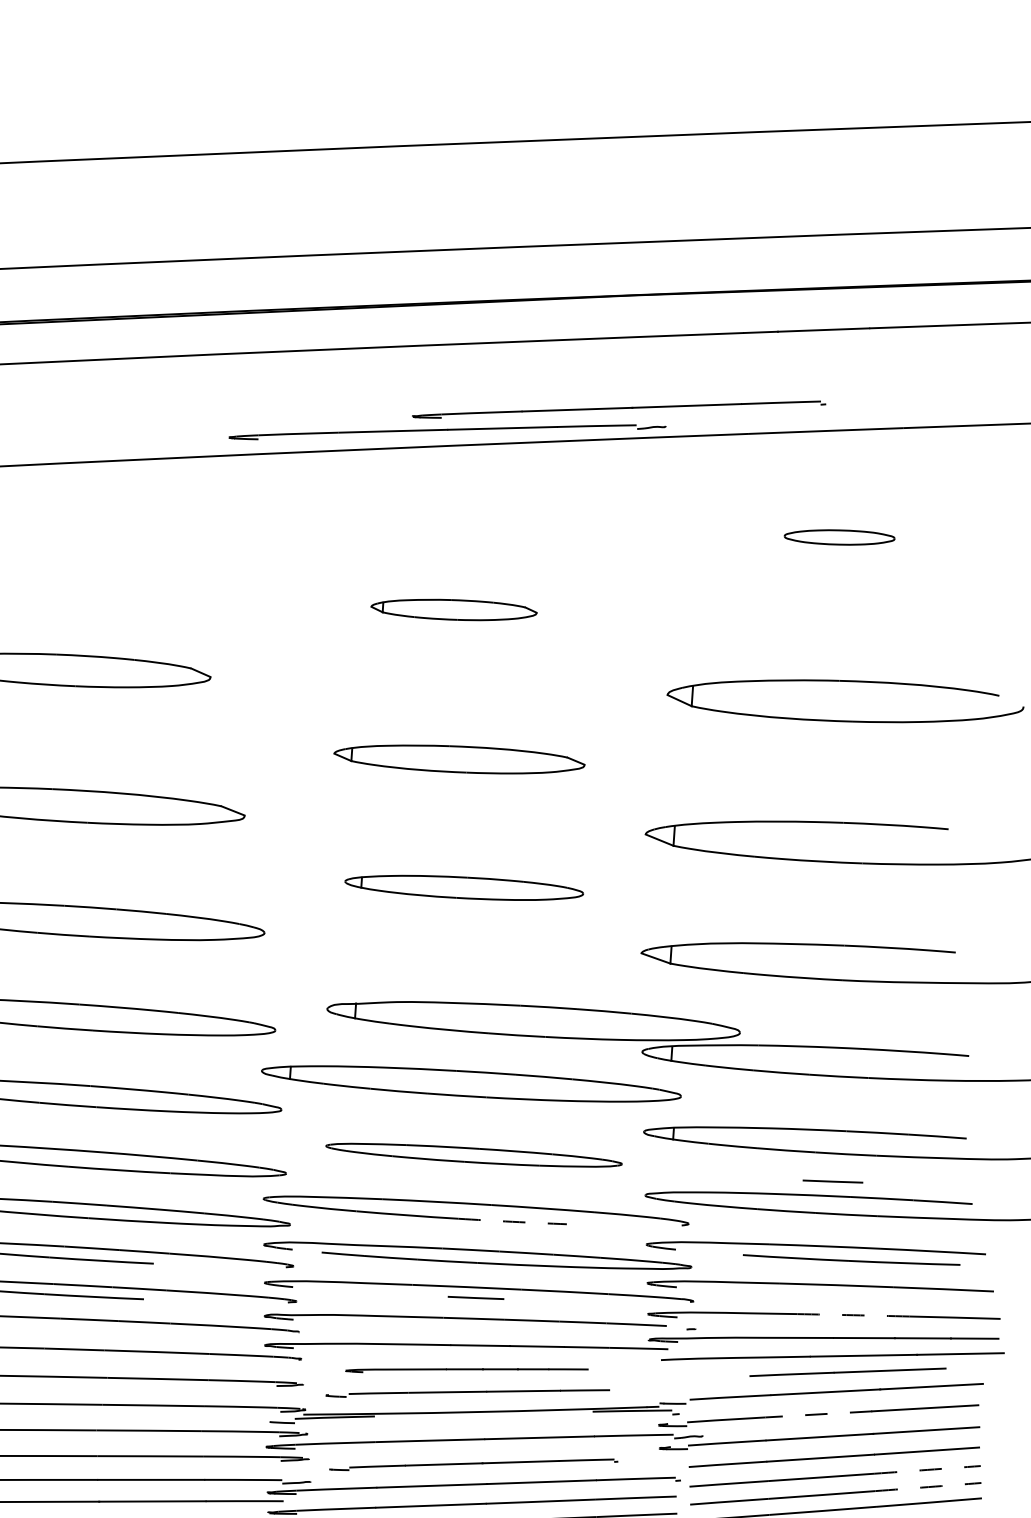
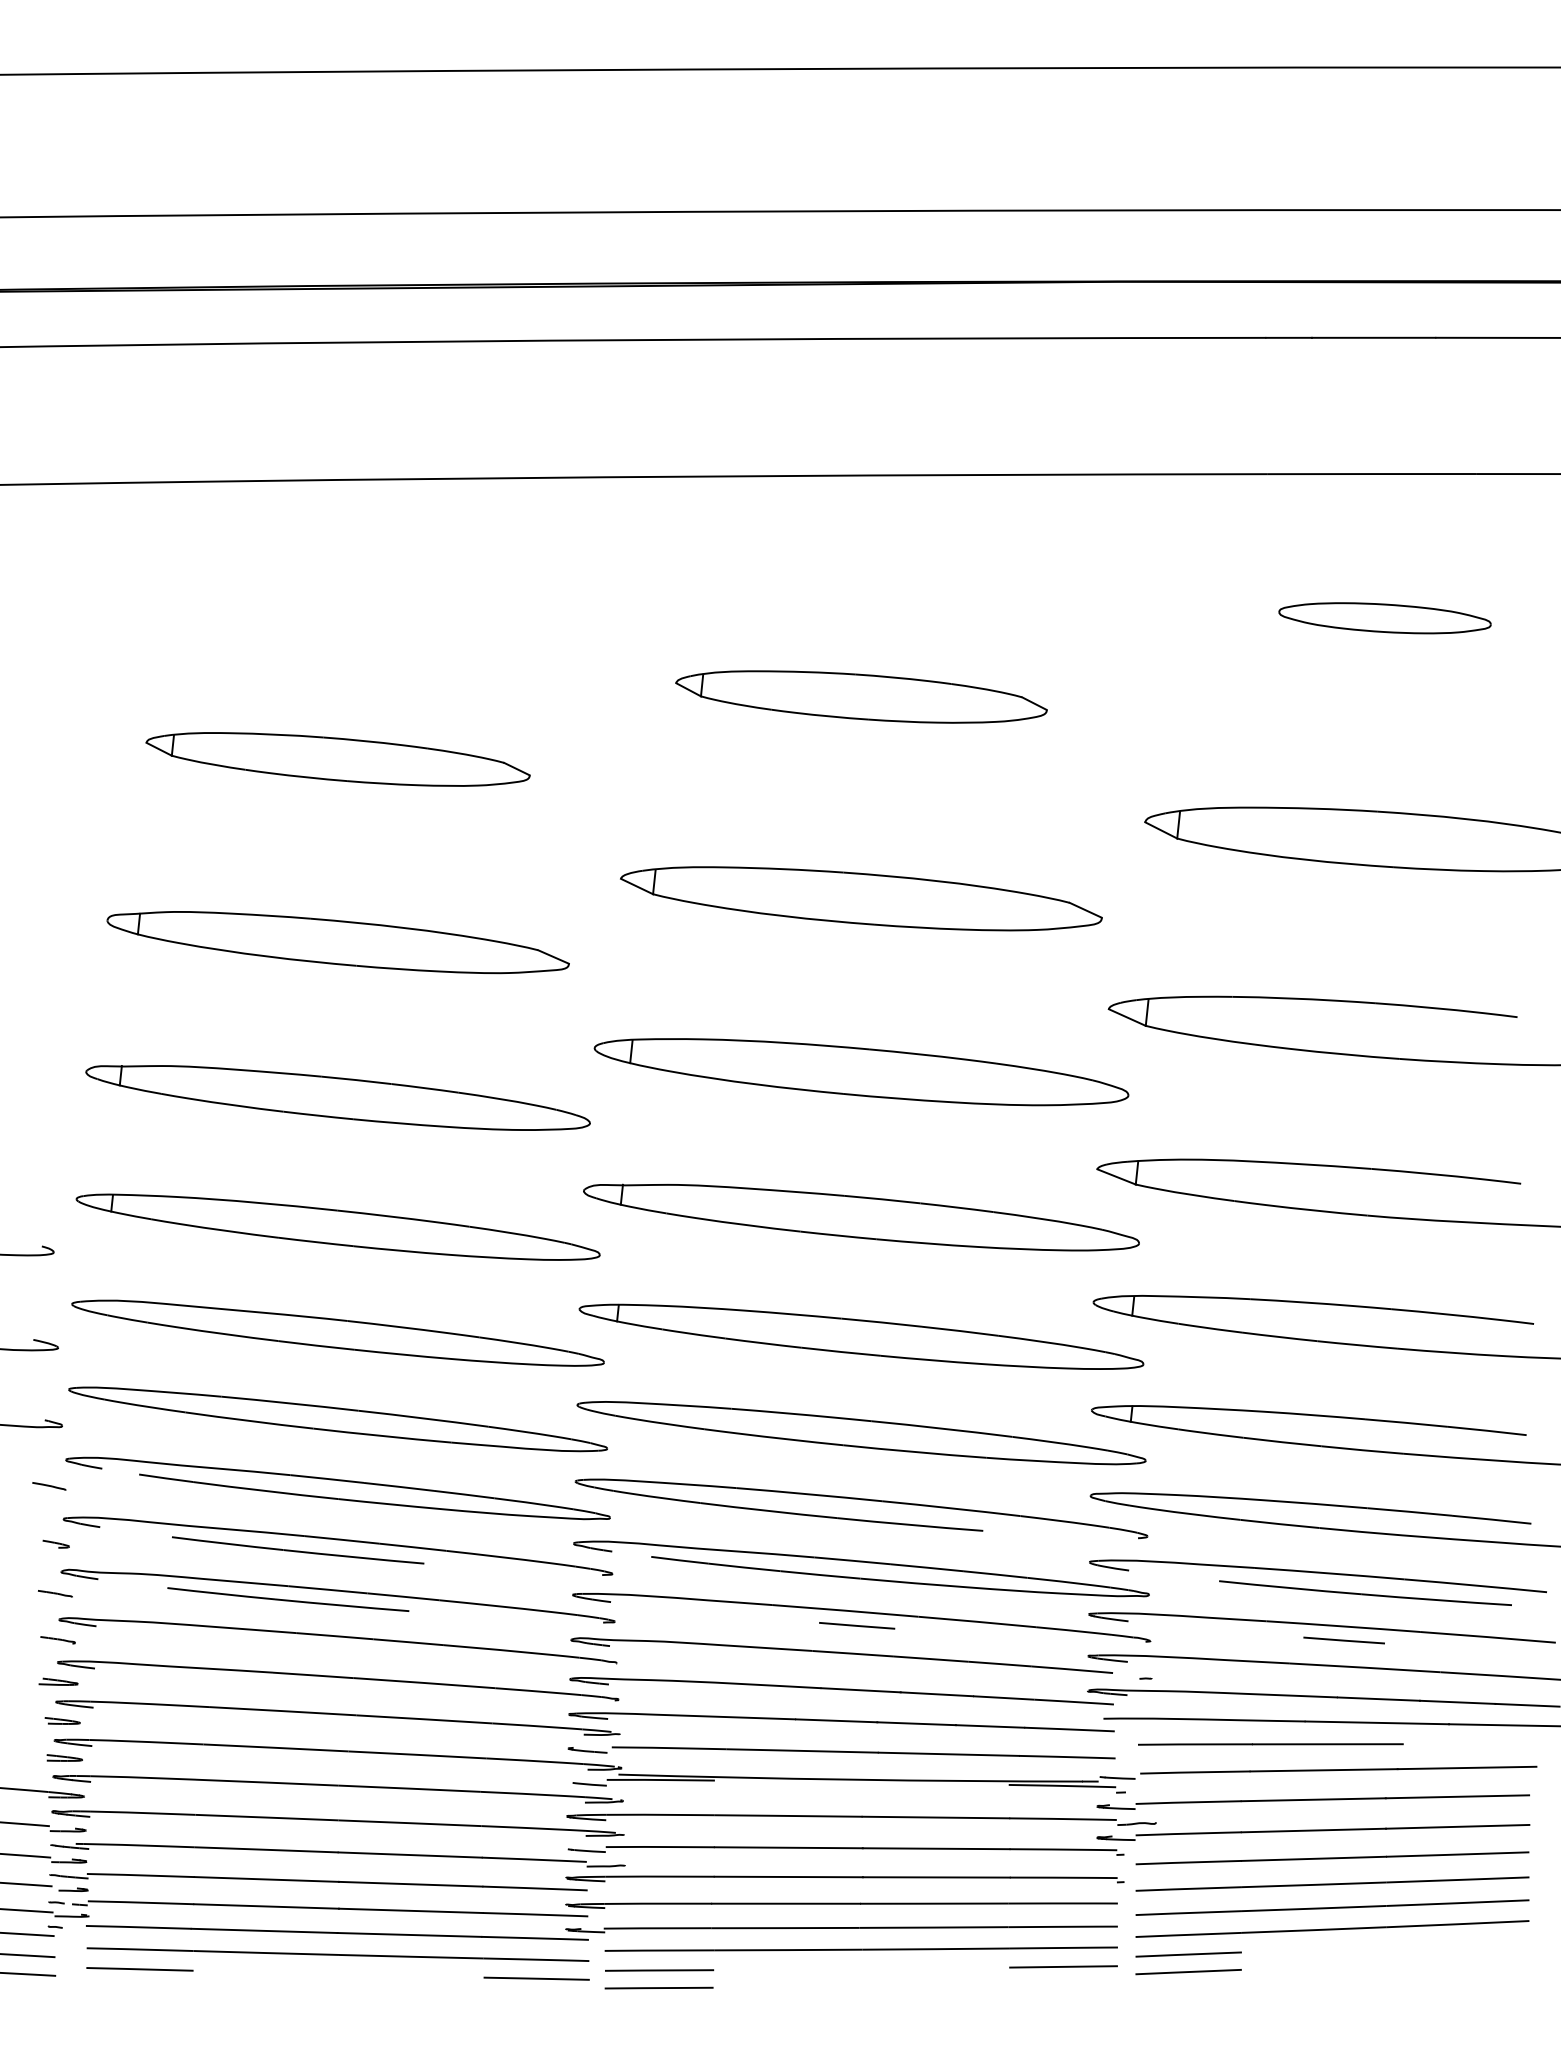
part: (618, 410) -> (1093, 435), removed
part: (447, 431) -> (861, 456), removed
part: (839, 537) -> (1384, 618), size x1.43
part: (454, 609) -> (861, 696), size x1.67
part: (459, 759) -> (861, 898), size x1.43
part: (464, 888) -> (861, 1072), size x1.67
part: (533, 1021) -> (861, 1217), moved
part: (474, 1155) -> (861, 1433), size x1.43
line: (832, 1181) -> (1343, 1640), moved
arc: (512, 1221) -> (910, 1524), dashed -> solid
arc: (853, 1315) -> (1365, 1667), dashed -> solid
part: (467, 1370) -> (841, 1722), size x1.67
line: (847, 1372) -> (1270, 1744), moved
part: (467, 1392) -> (841, 1752), size x1.43
line: (818, 1414) -> (1313, 1799), dashed -> solid
part: (473, 1464) -> (845, 1850), size x1.43
arc: (927, 1469) -> (1457, 1879), dashed -> solid
arc: (928, 1487) -> (1457, 1903), dashed -> solid

